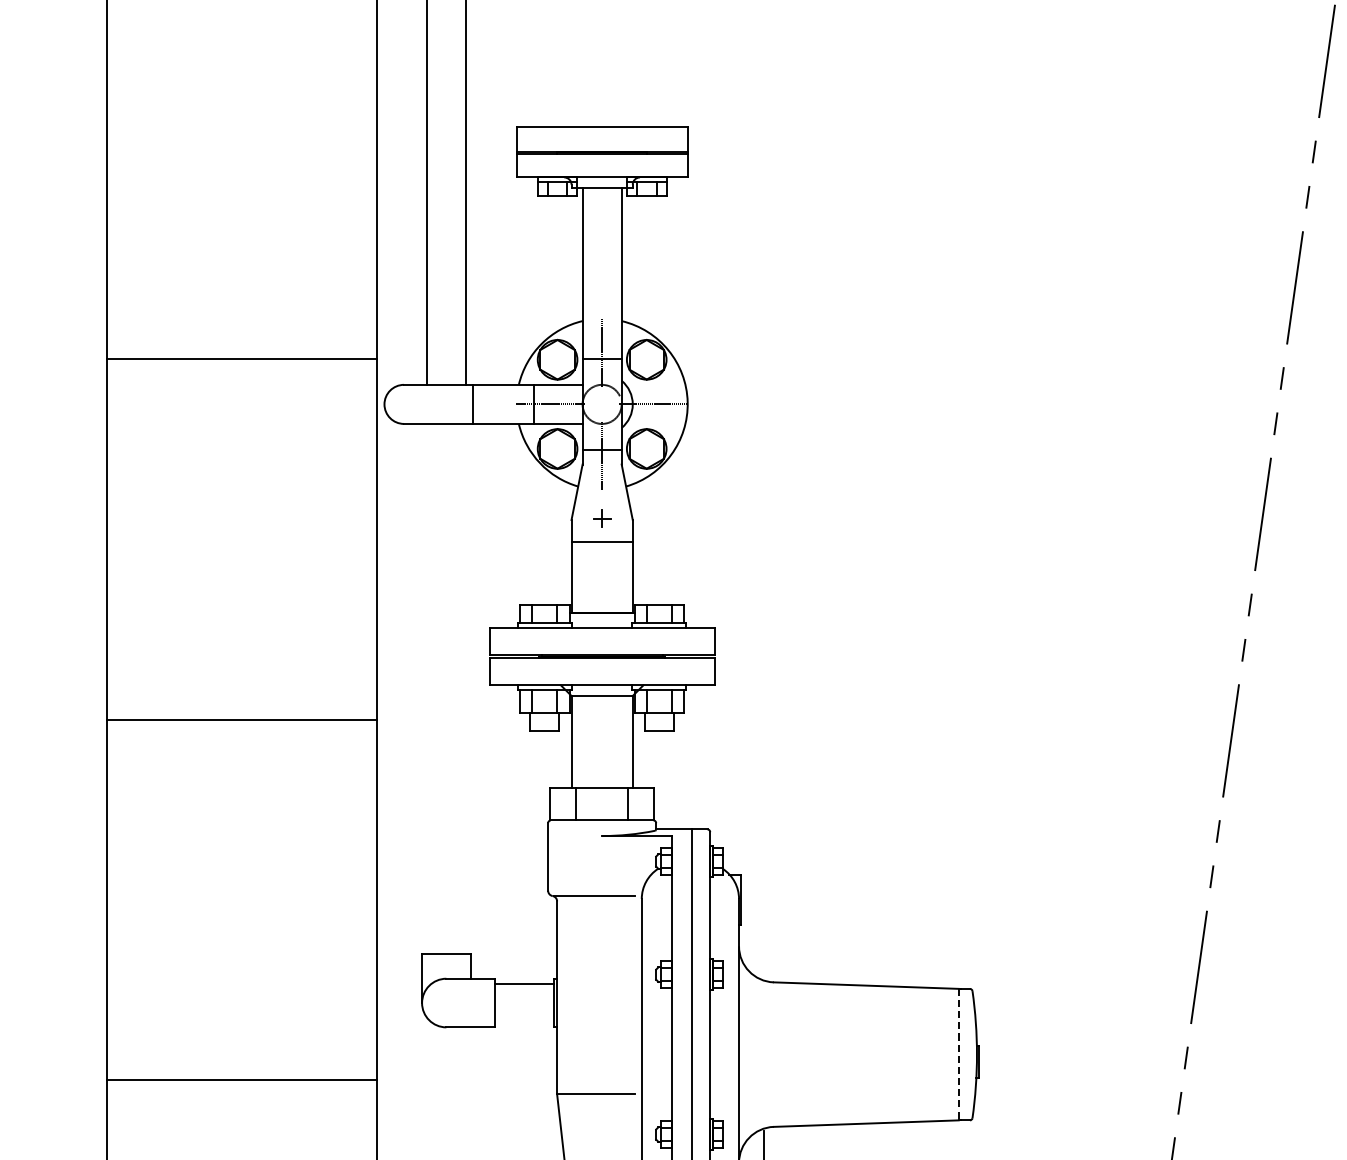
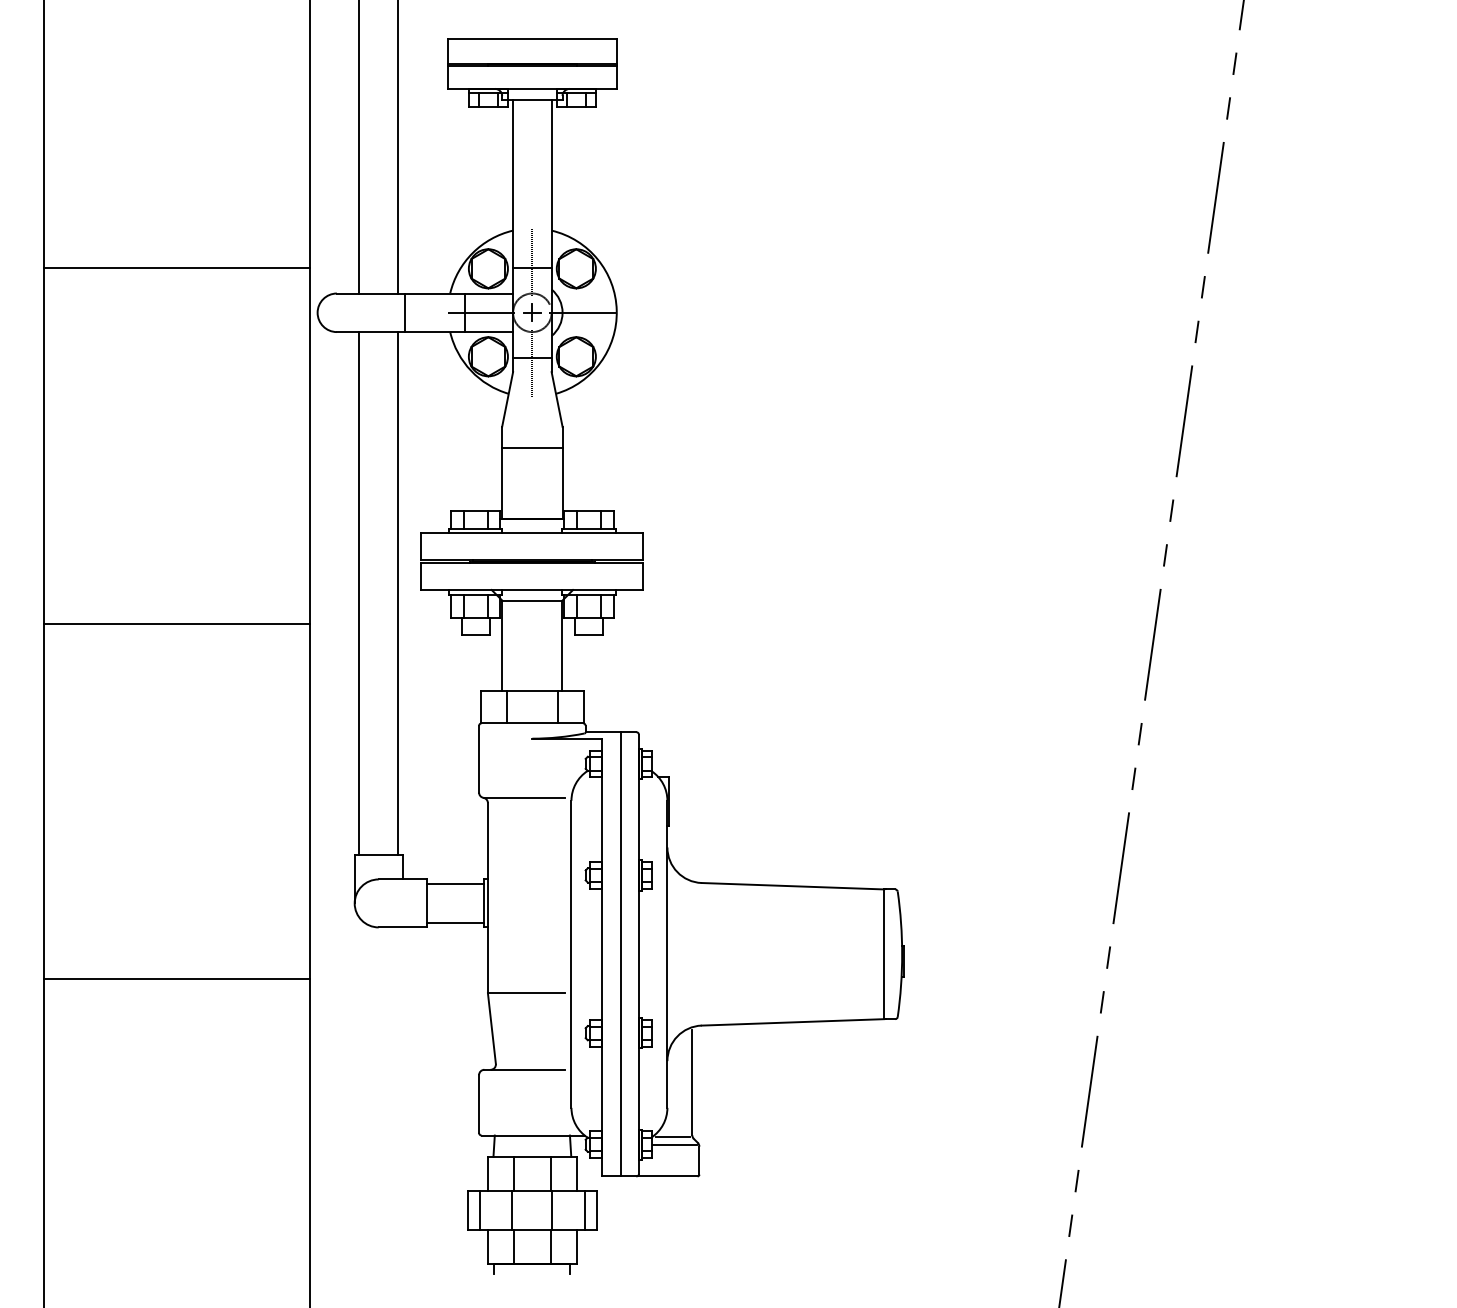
part: (602, 518) -> (532, 312), moved
line: (426, 688) -> (359, 593), added
line: (465, 688) -> (397, 593), added
line: (524, 1022) -> (455, 922), added
line: (959, 1054) -> (884, 954), dashed -> solid

